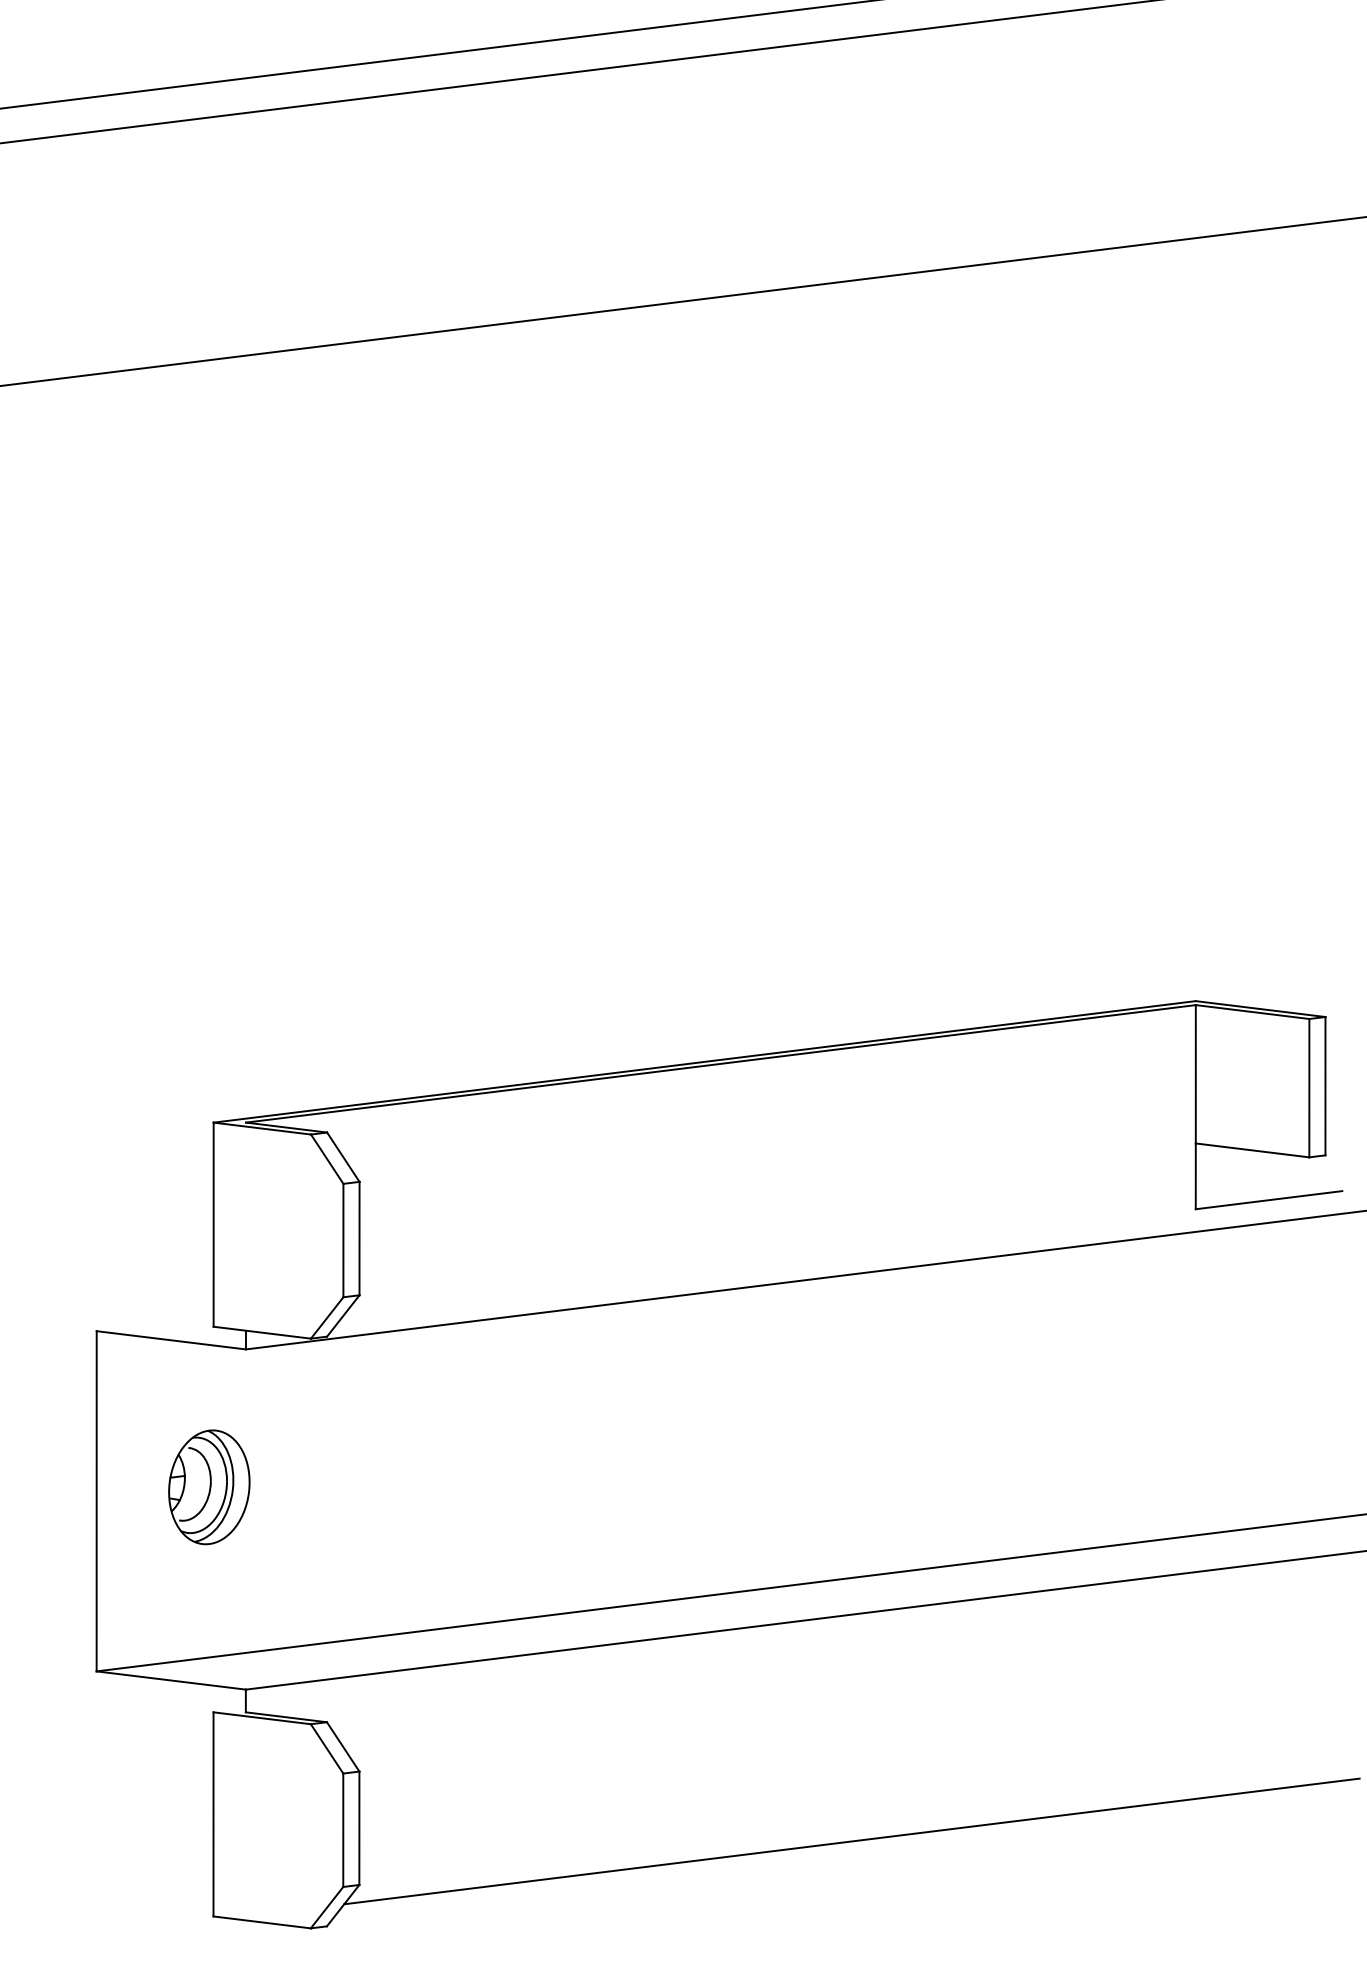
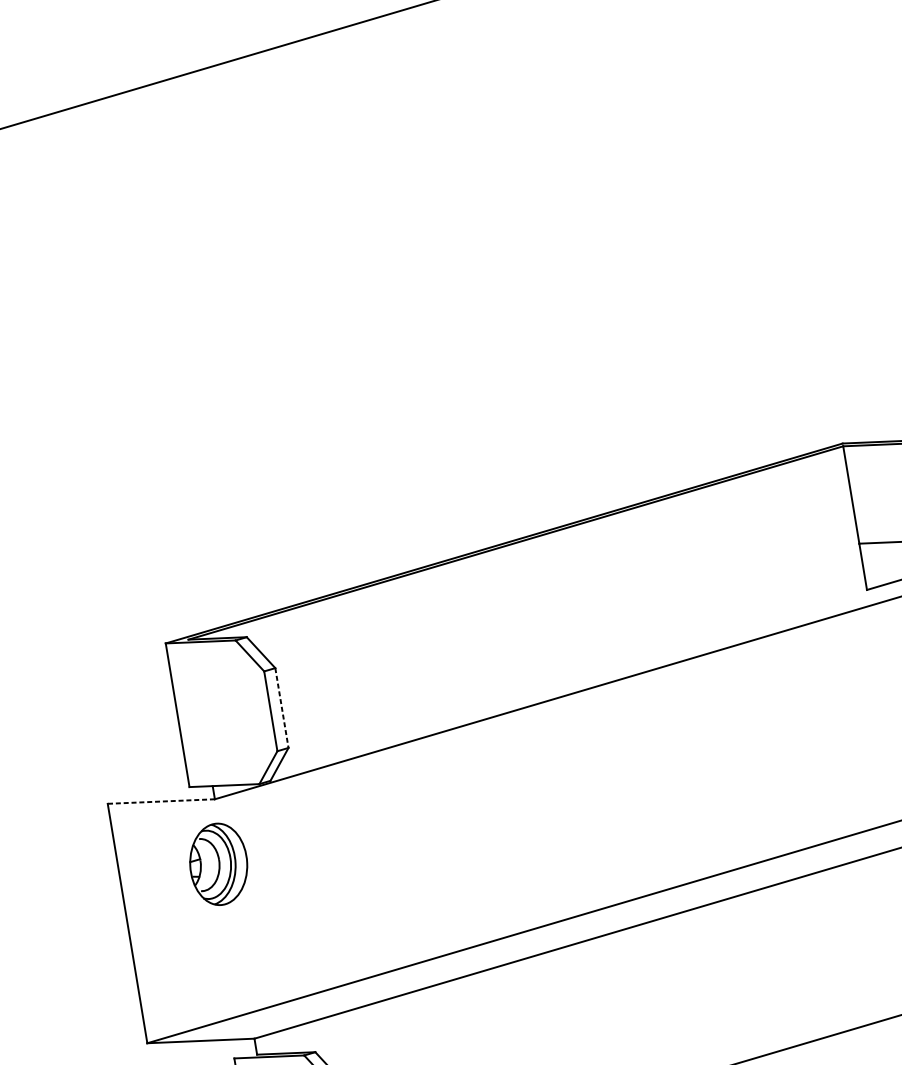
line: (359, 1238) -> (281, 707), solid -> dashed
line: (170, 1340) -> (160, 801), solid -> dashed
part: (209, 1487) -> (218, 864), moved

